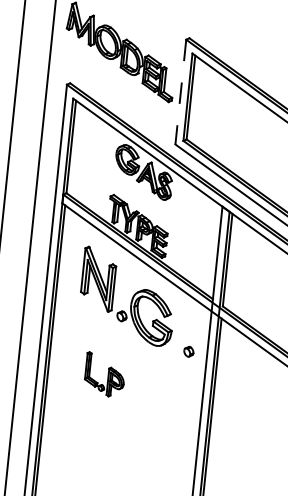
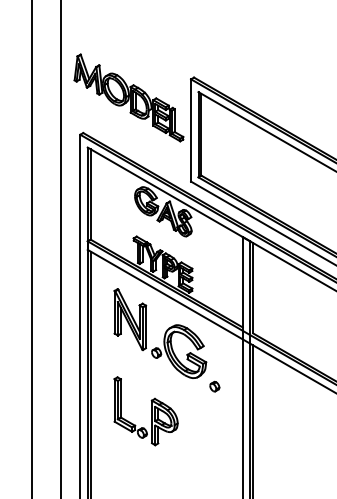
line: (181, 92) -> (191, 130), dashed -> solid
part: (188, 351) -> (214, 386), moved
part: (104, 374) -> (145, 411), size x1.67

